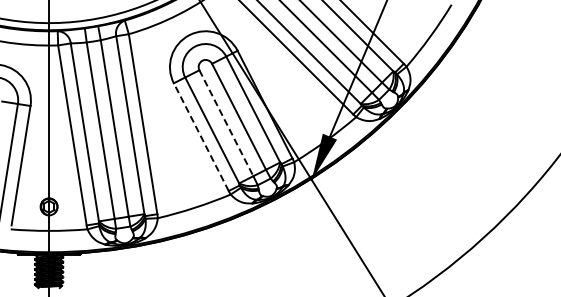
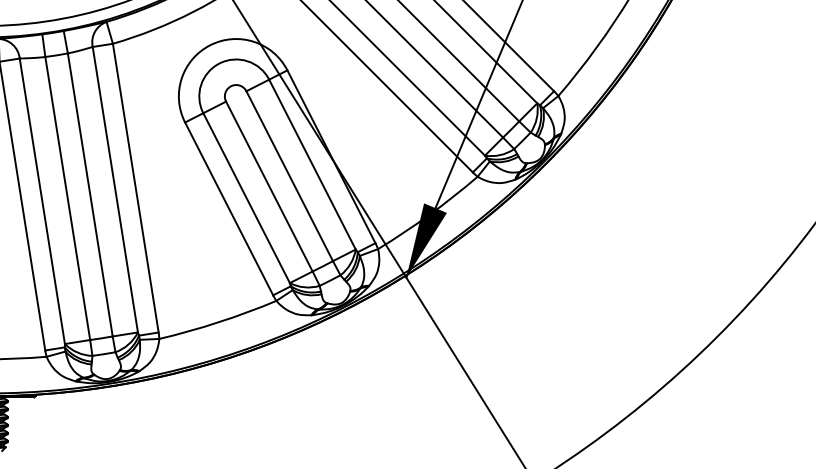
line: (226, 123) -> (269, 186), dashed -> solid
line: (201, 136) -> (229, 207), dashed -> solid

